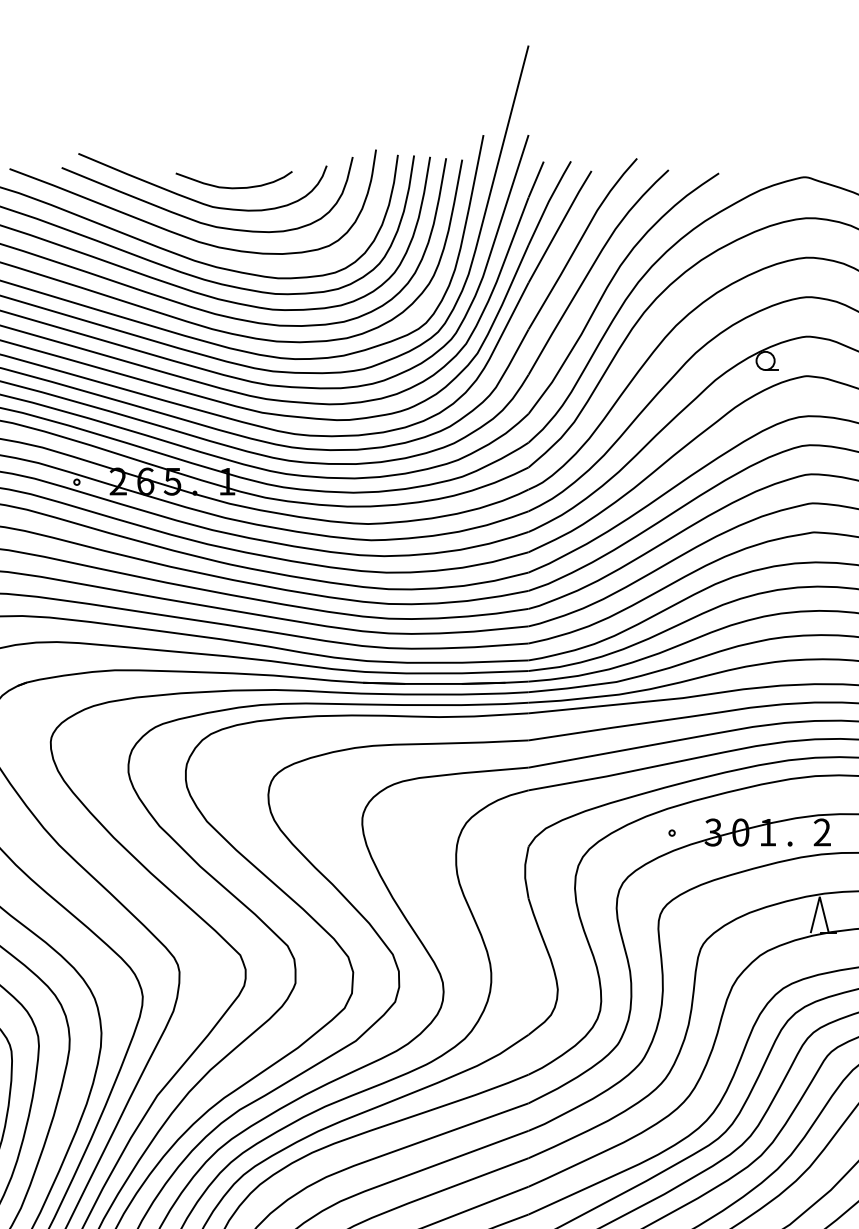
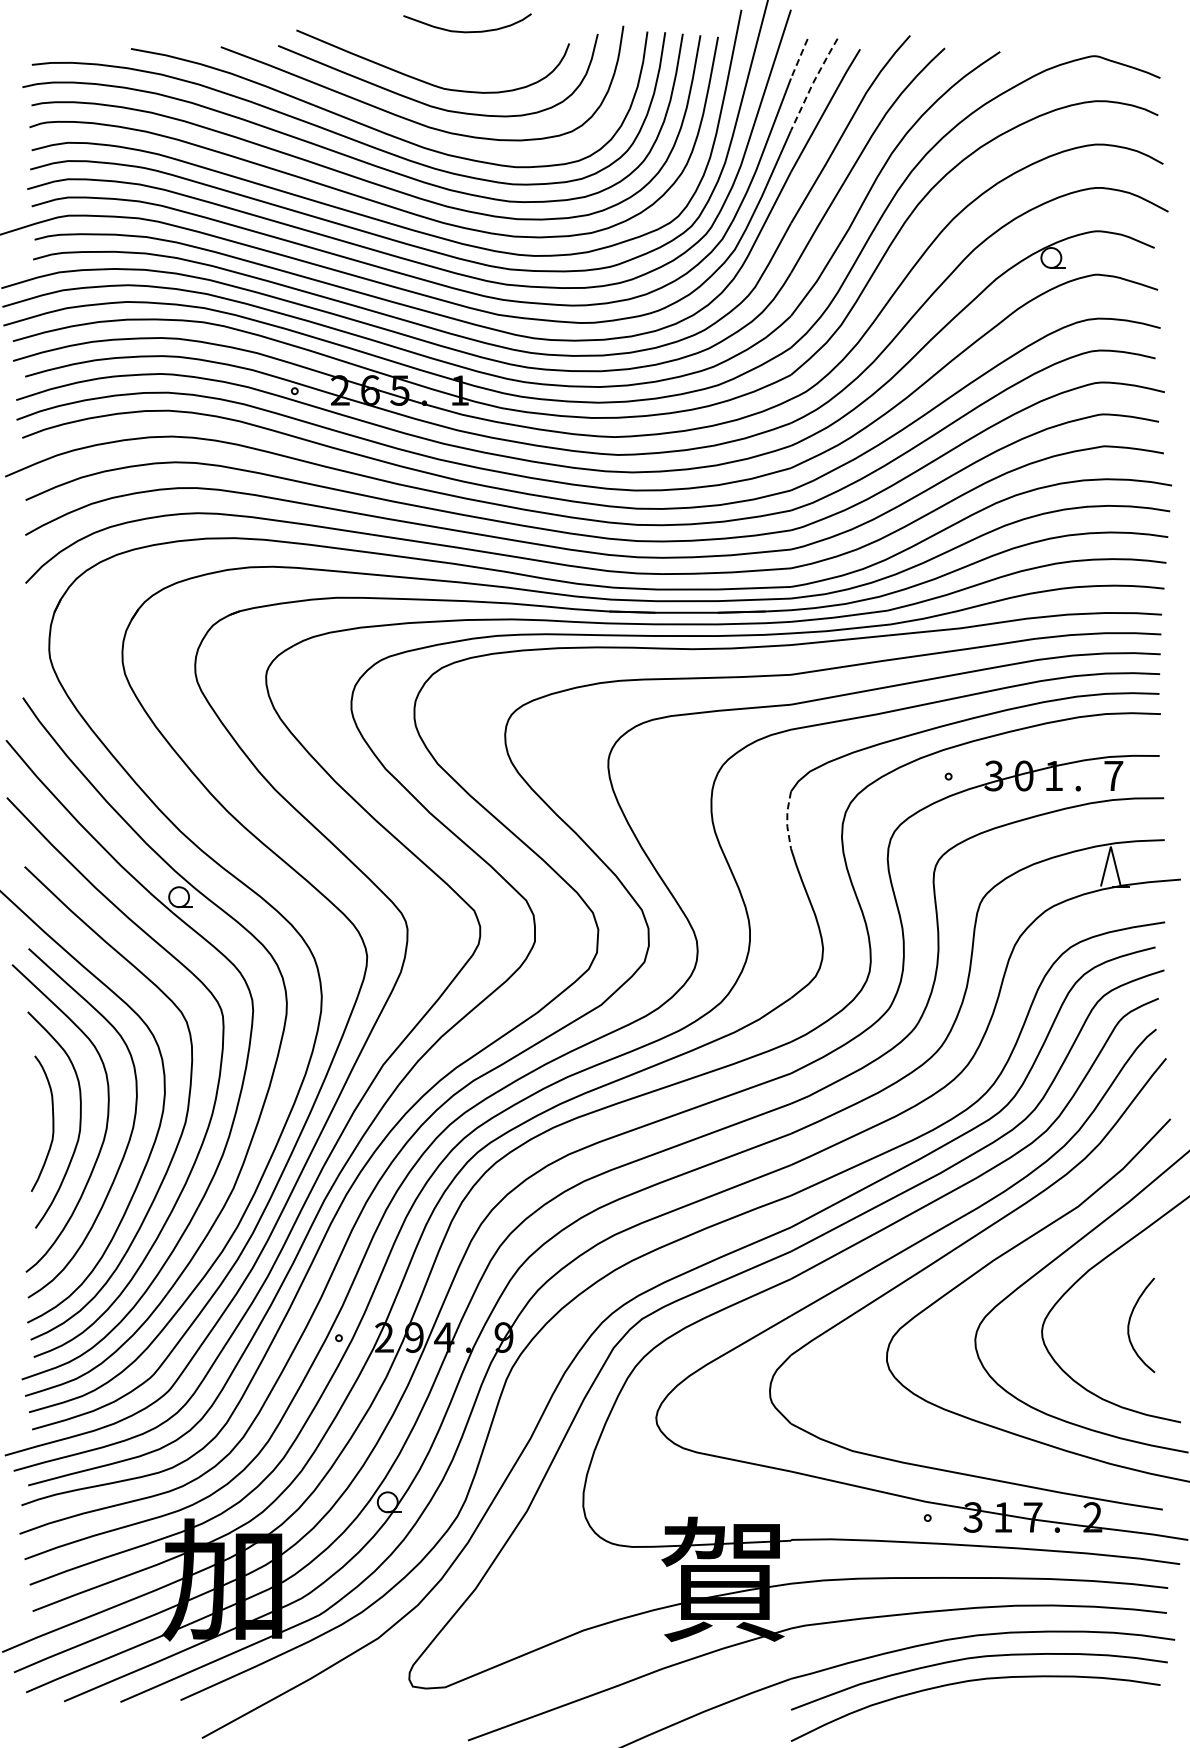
line: (536, 180) -> (799, 59), solid -> dashed
curve: (234, 187) -> (467, 31), moved
line: (549, 201) -> (813, 82), solid -> dashed
text: (822, 832) -> (1113, 775), 2 -> 7
line: (525, 873) -> (787, 820), solid -> dashed

